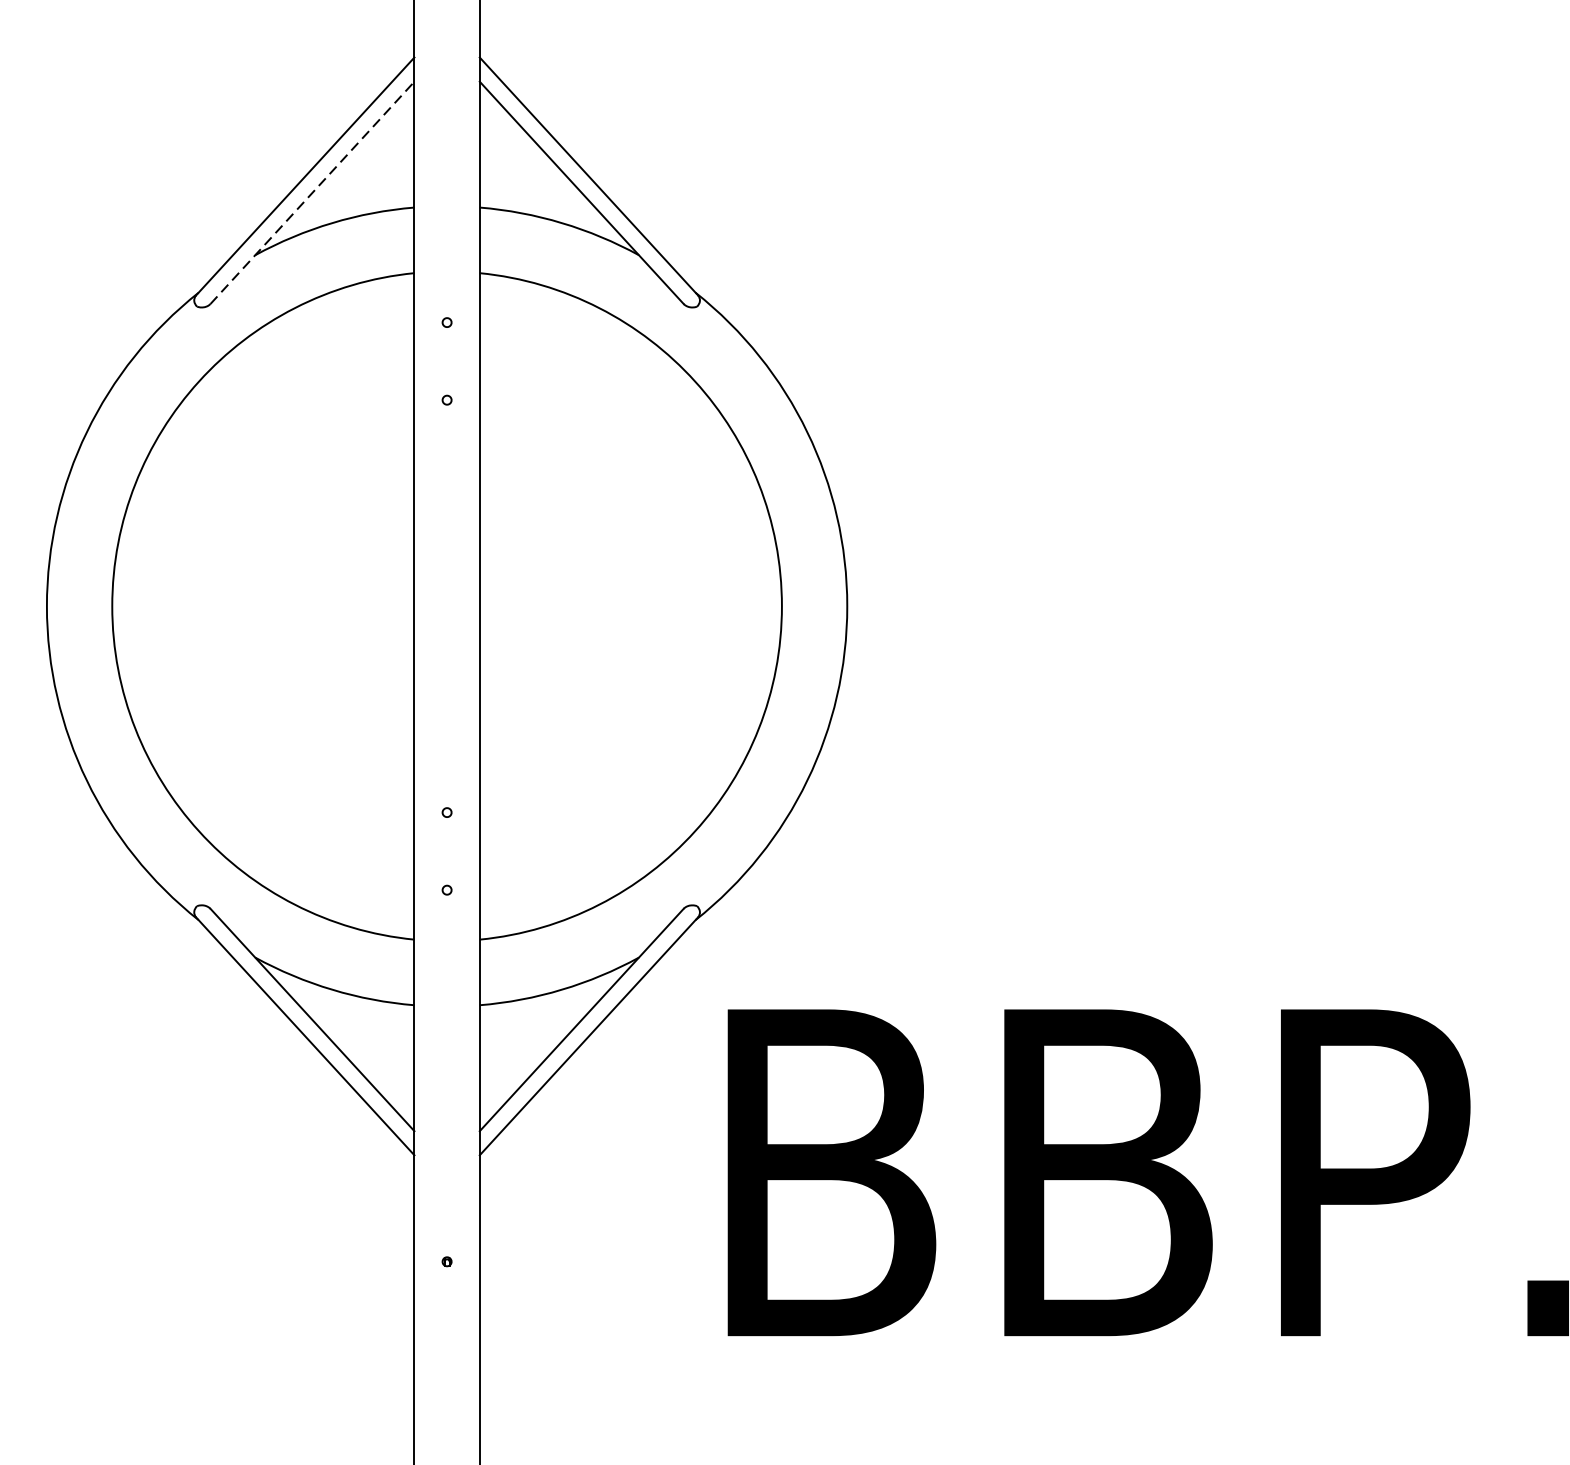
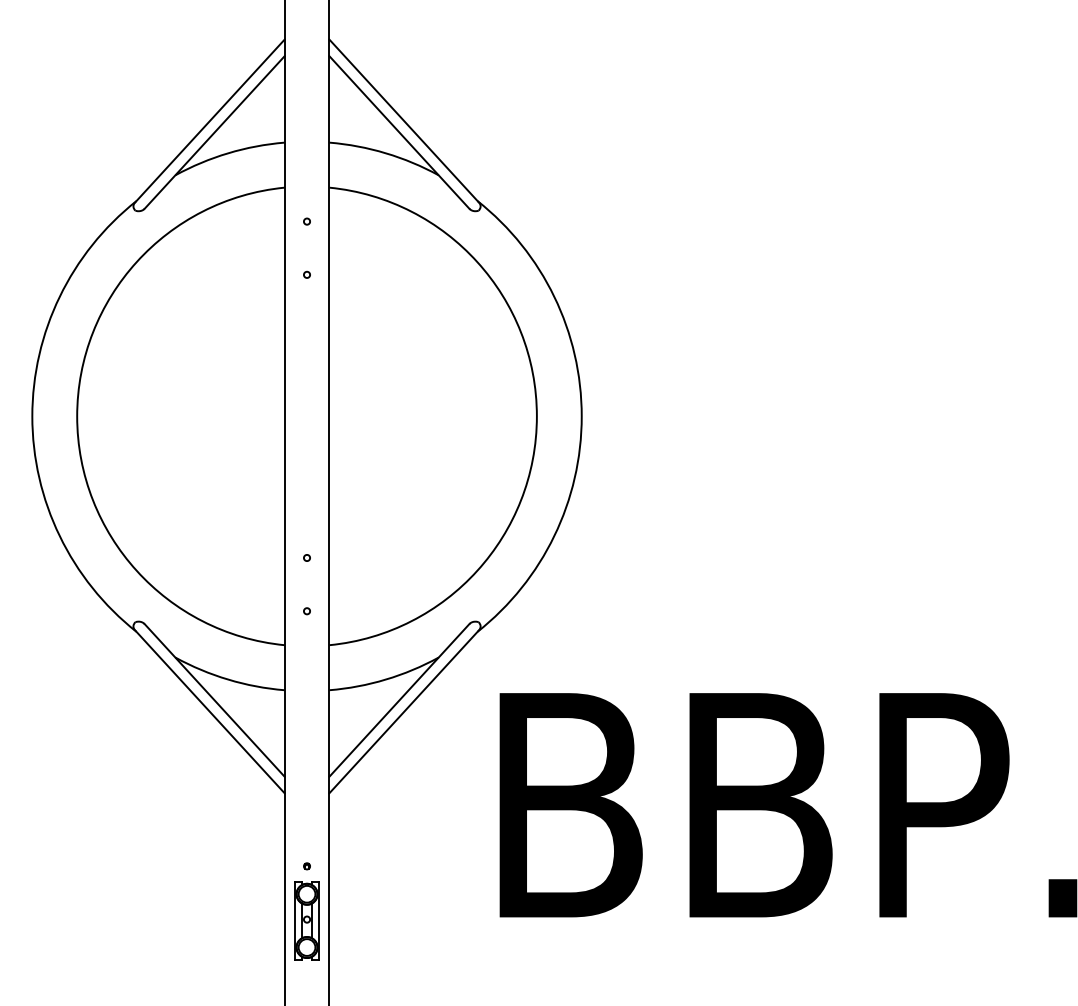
line: (312, 192) -> (214, 132), dashed -> solid
part: (446, 1340) -> (306, 920), added

